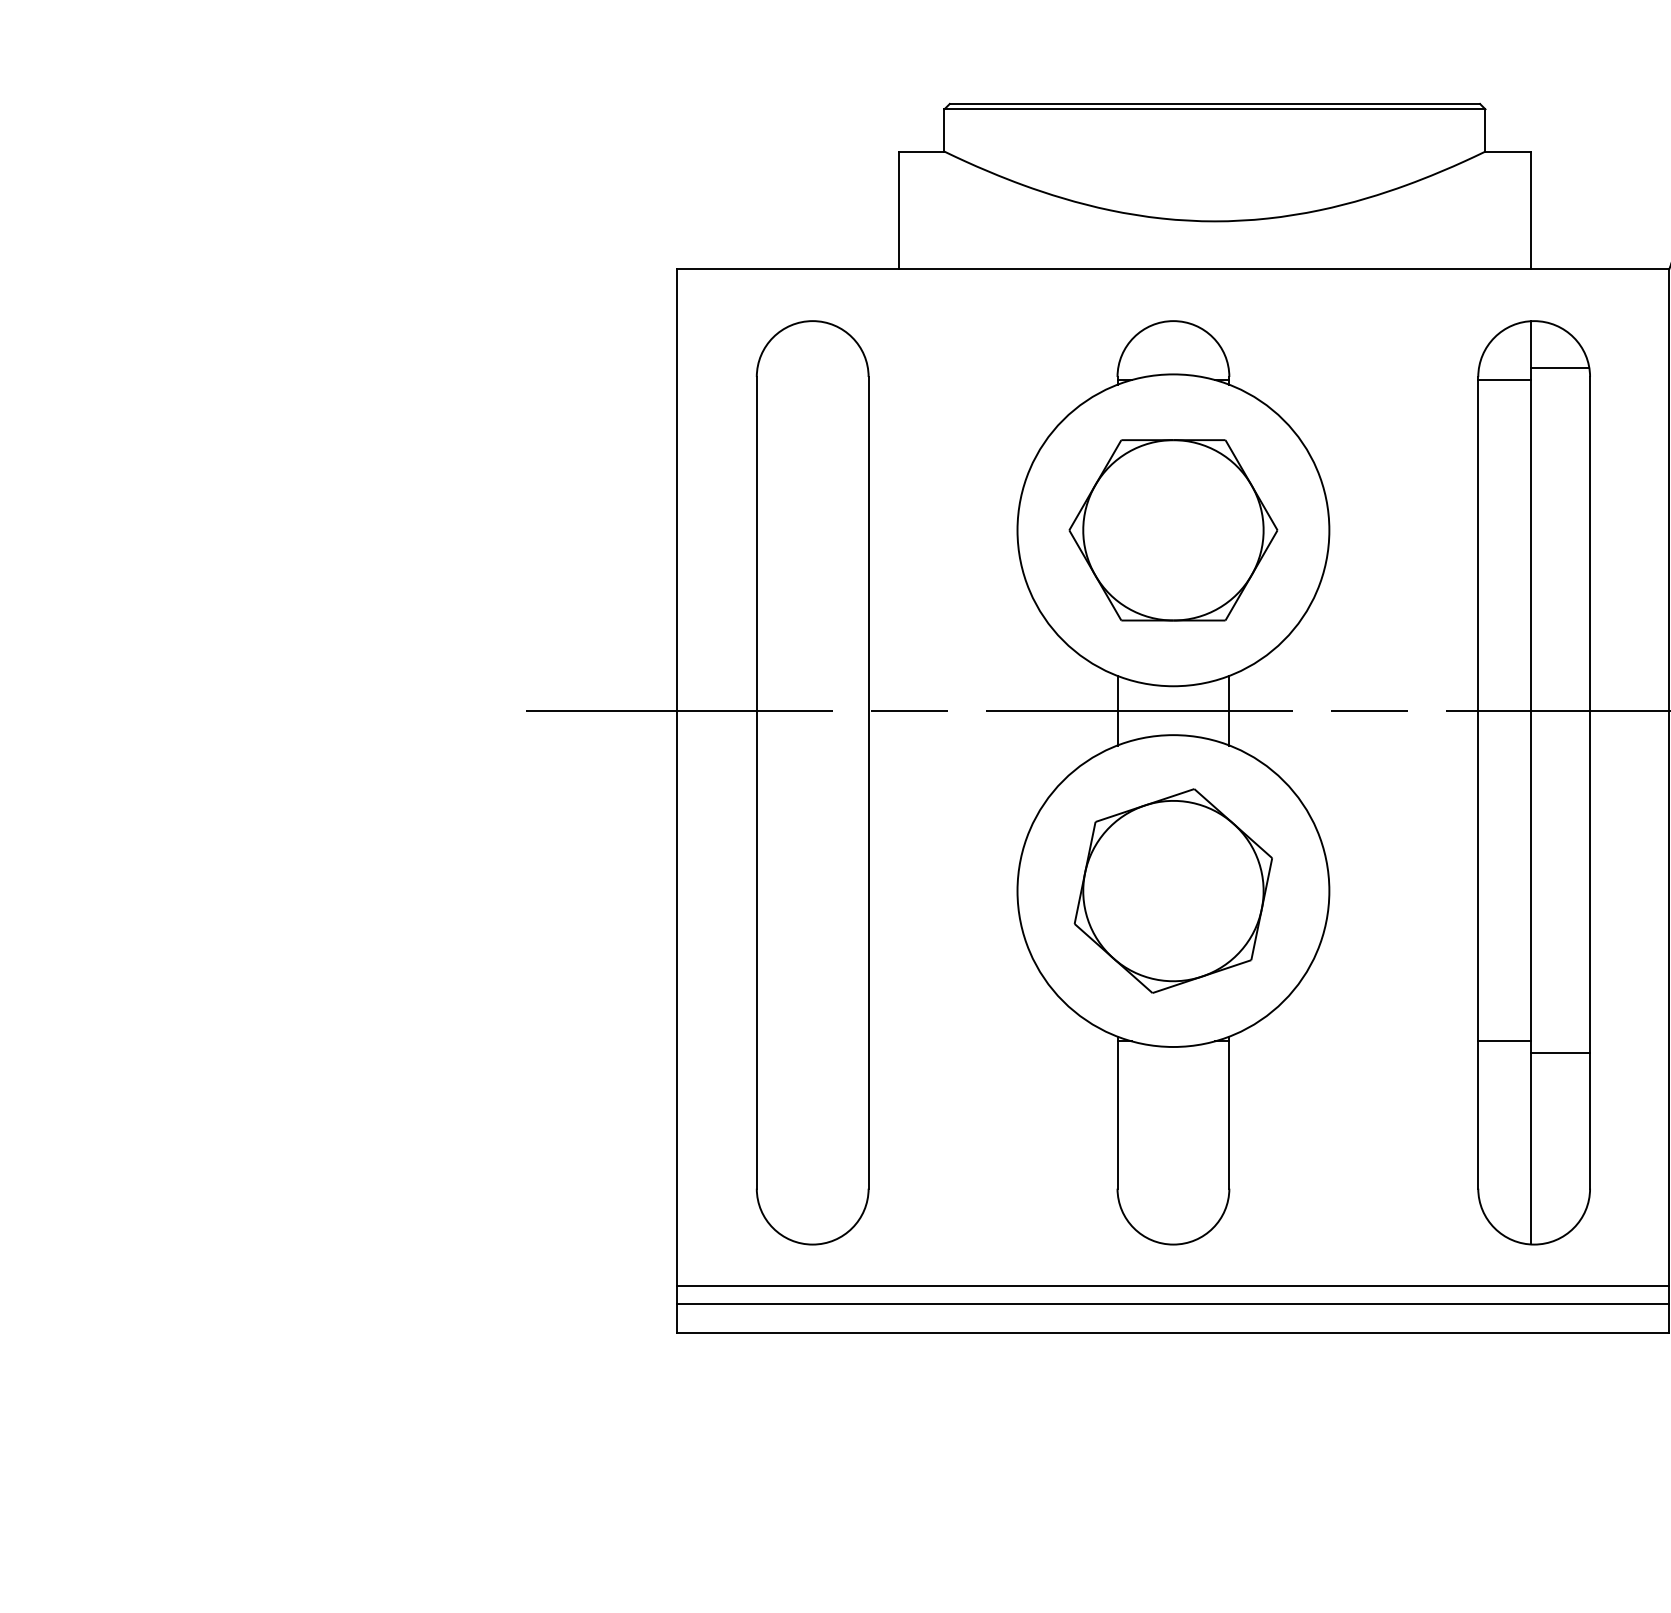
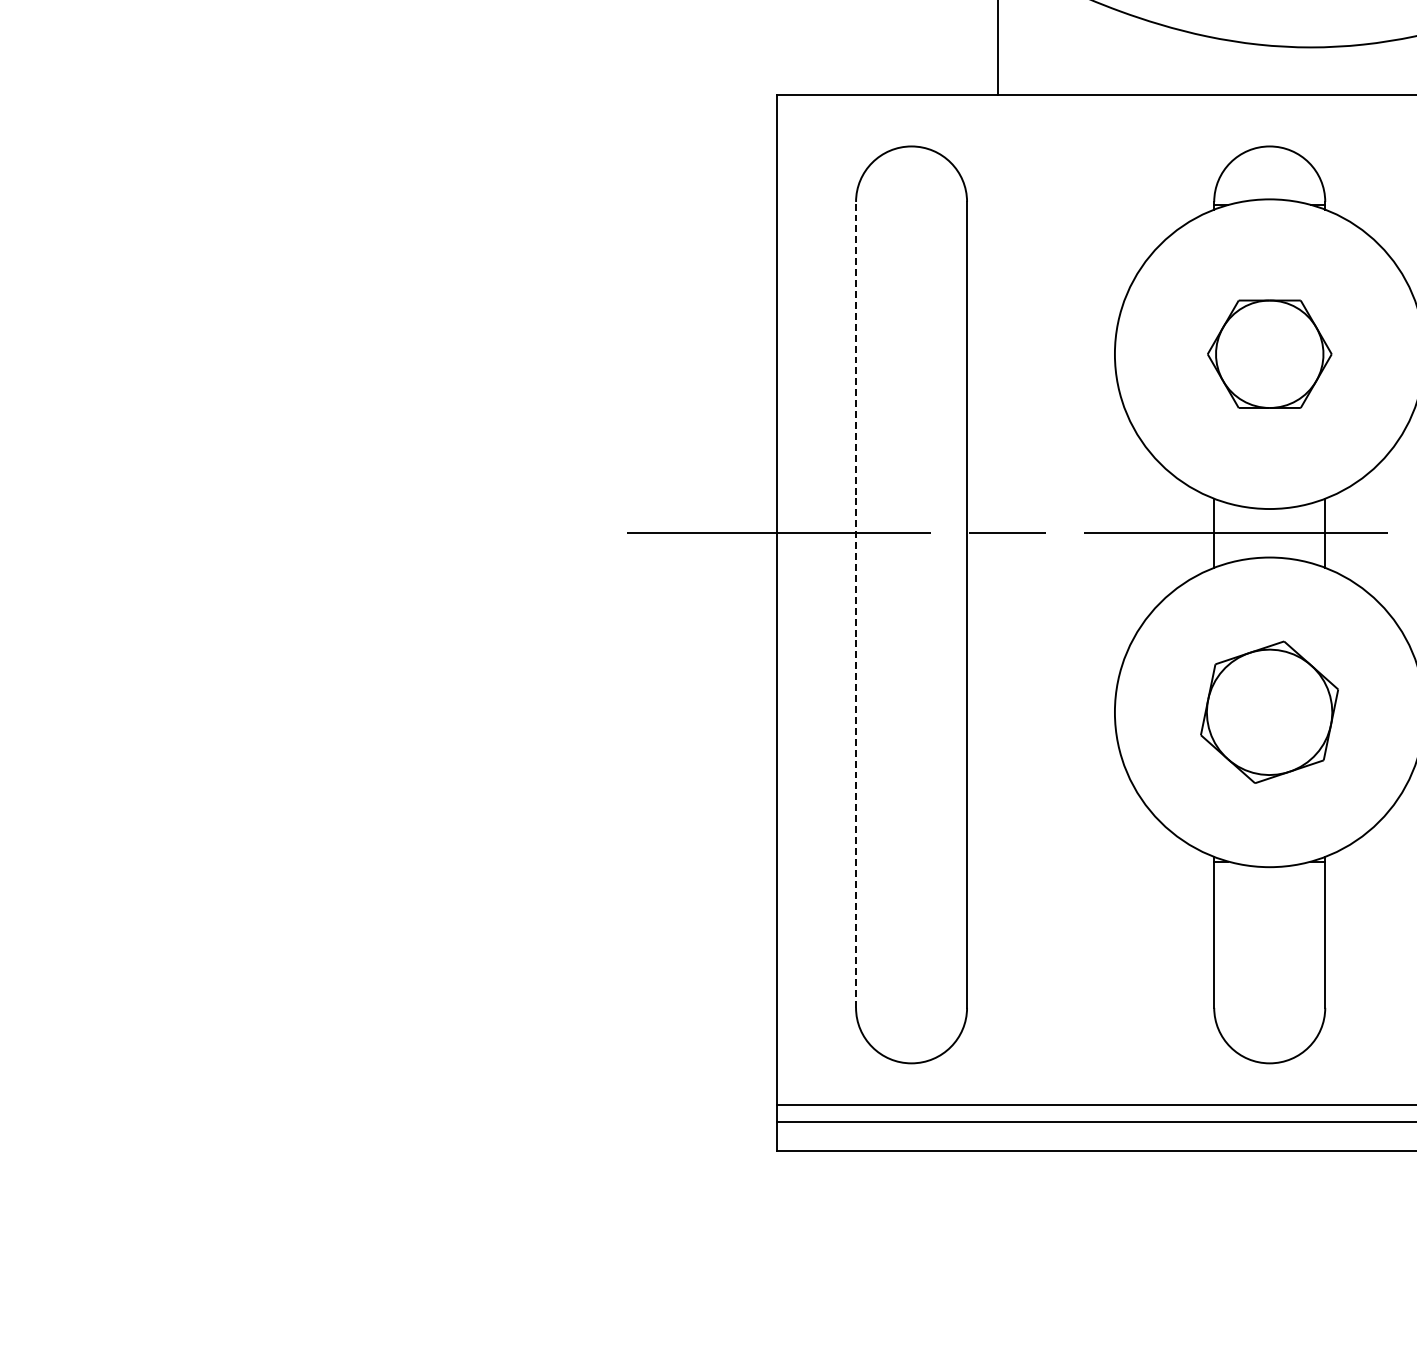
part: (1173, 530) -> (1269, 354), size x0.6
line: (756, 782) -> (855, 604), solid -> dashed
part: (1172, 890) -> (1268, 711), size x0.7

